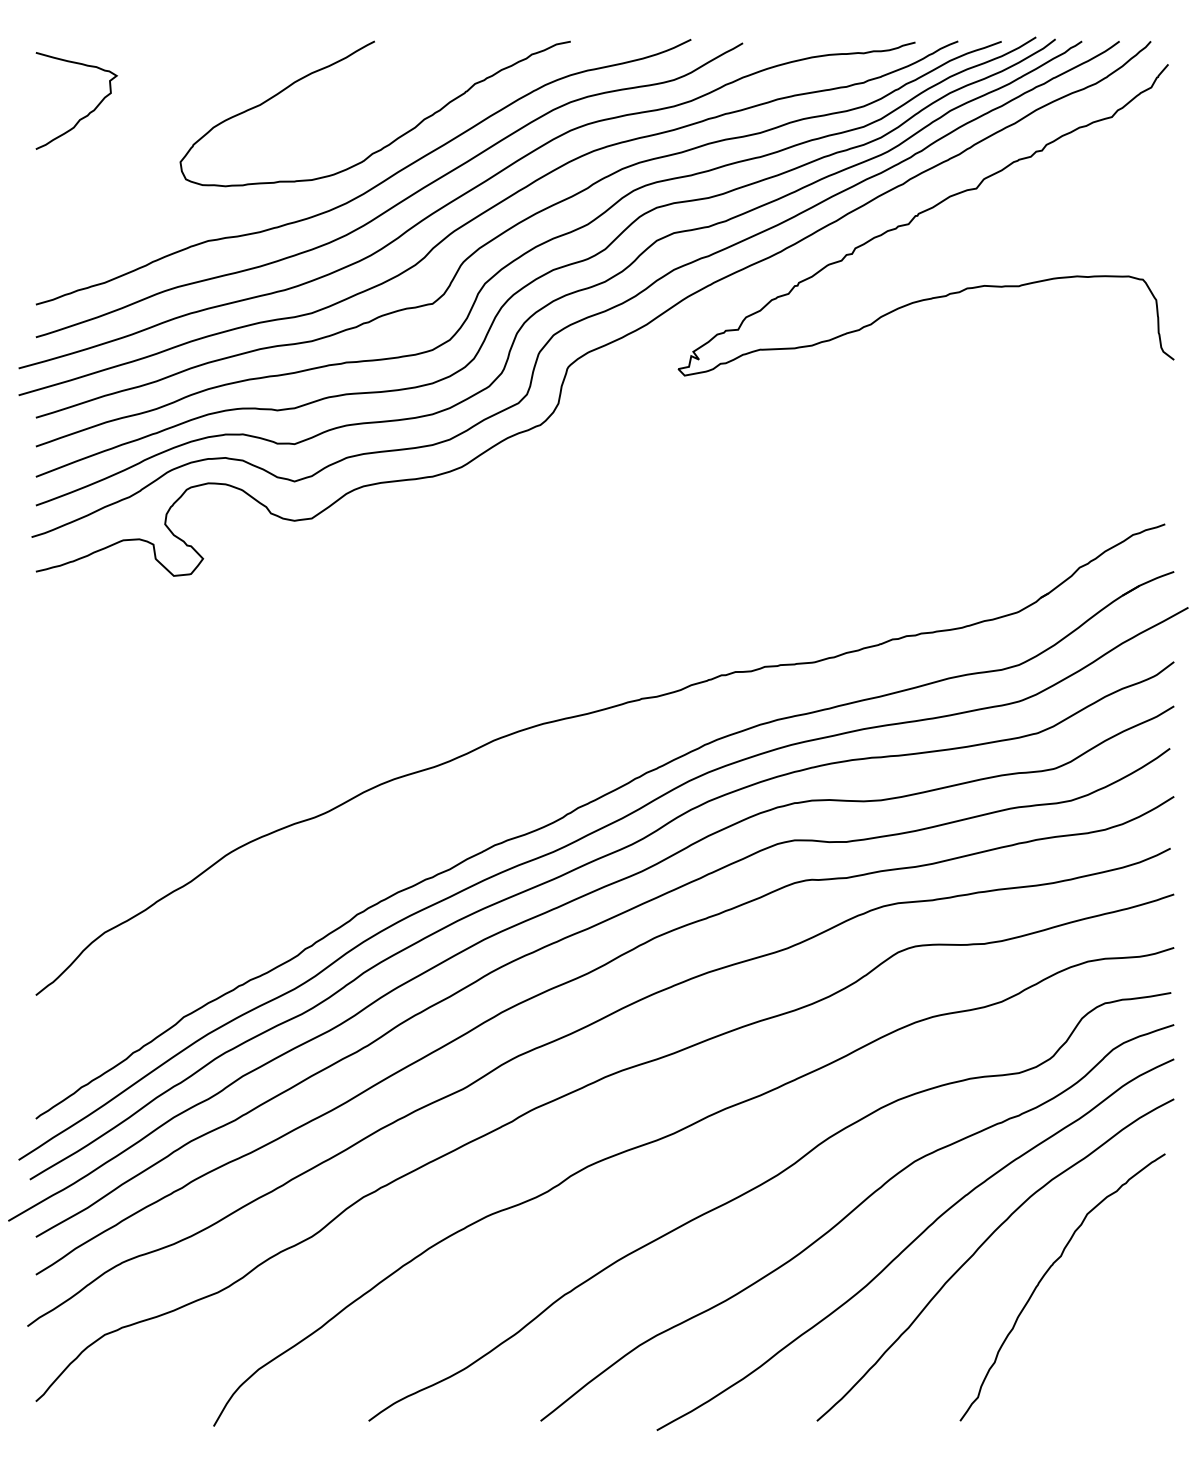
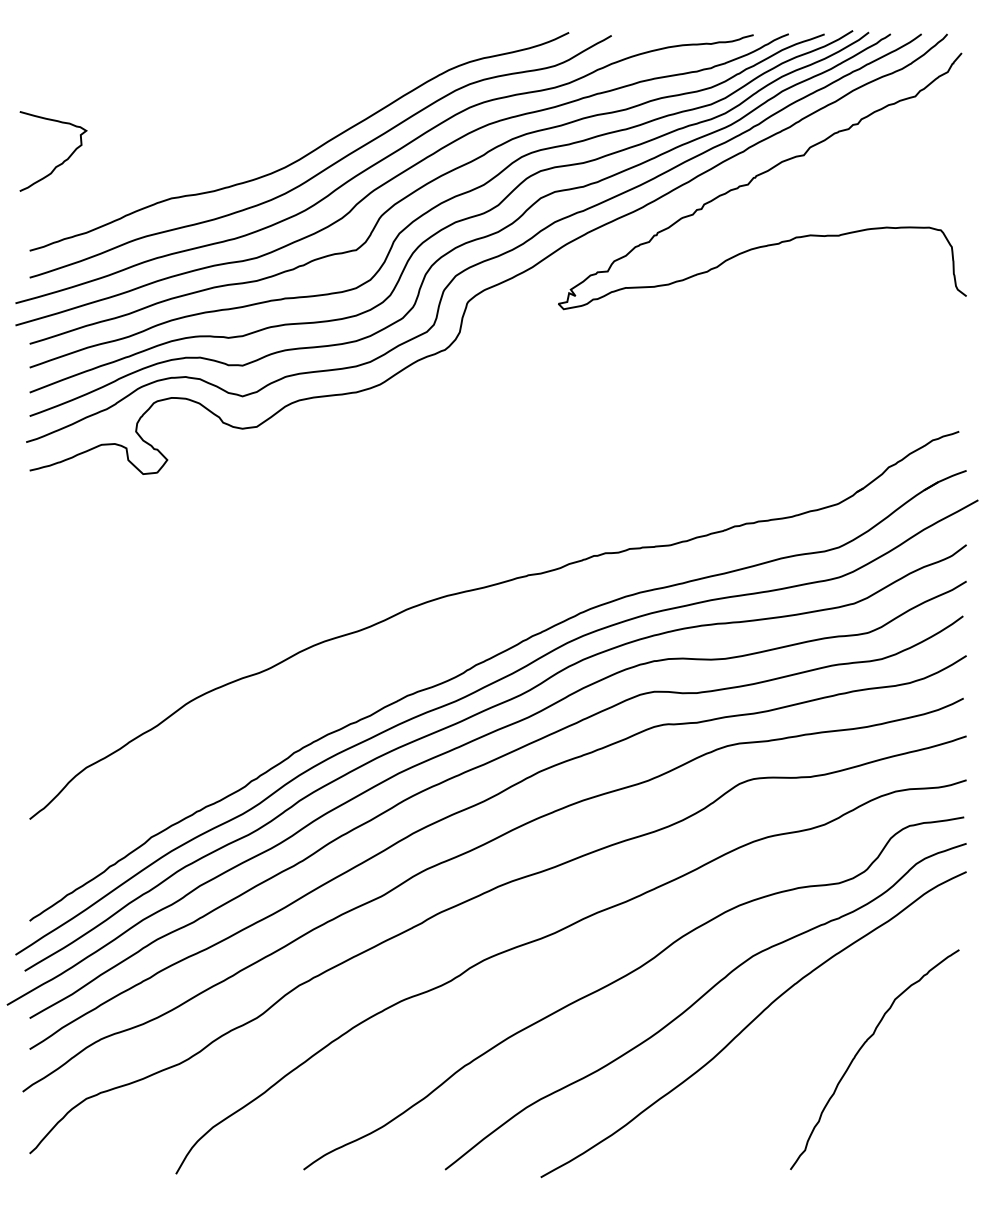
curve: (83, 116) -> (58, 164), moved
curve: (391, 141) -> (322, 116), removed
curve: (982, 1245) -> (808, 1025), removed

